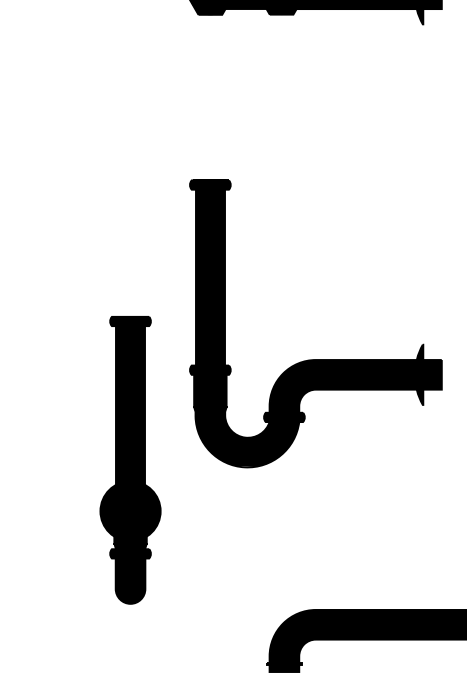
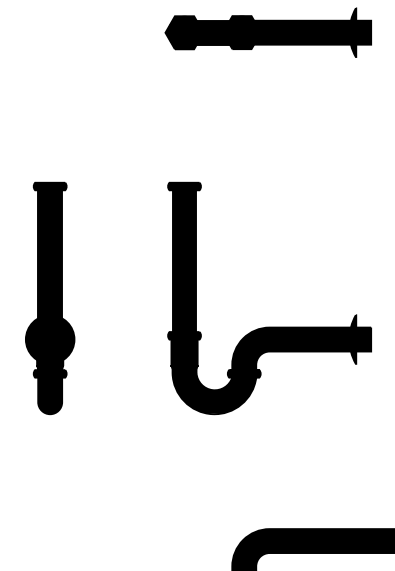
part: (130, 460) -> (50, 298), moved

